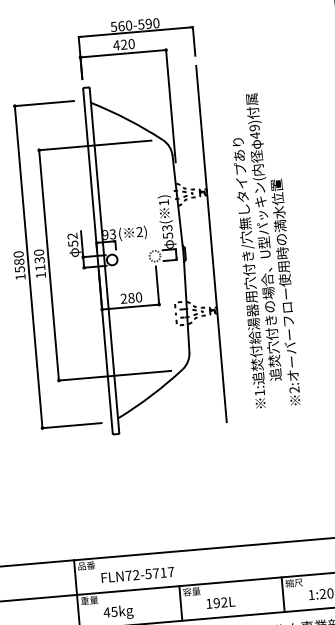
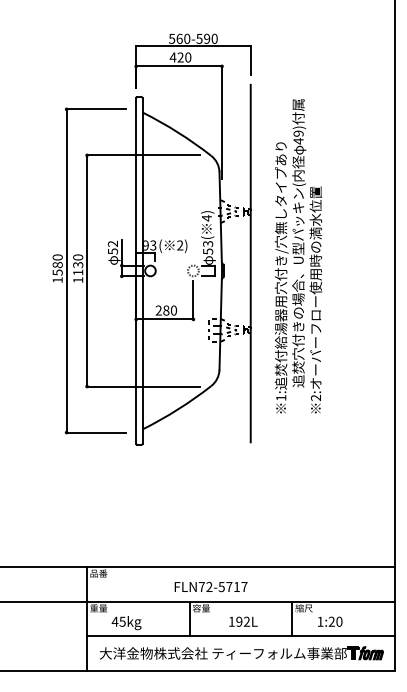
text: (163, 202) -> (206, 218), 1) -> 4)
text: (264, 250) -> (298, 256), moved
text: (137, 575) -> (210, 587), moved
text: (220, 602) -> (243, 621), moved

